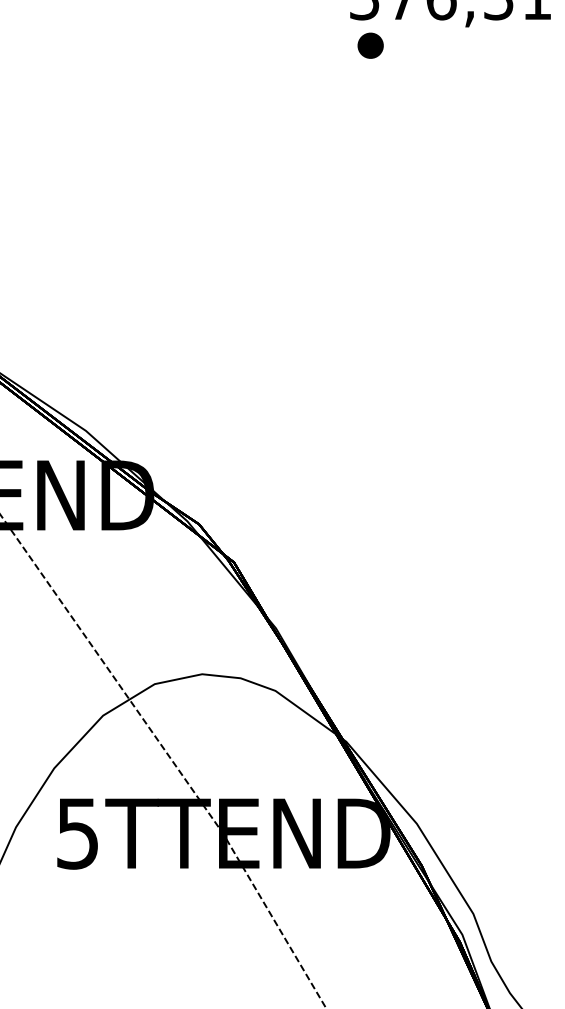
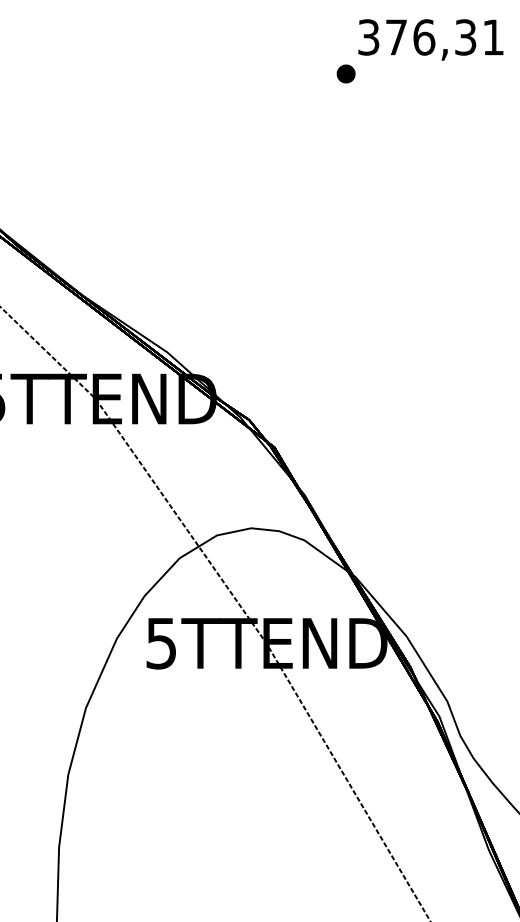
part: (369, 45) -> (345, 73), moved

